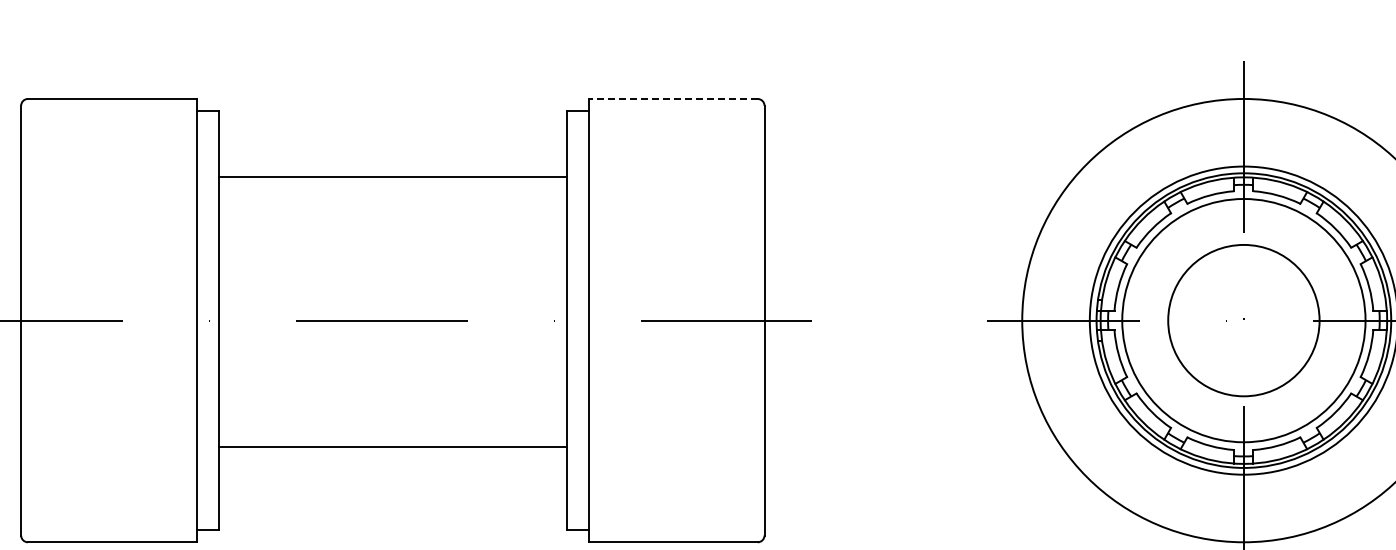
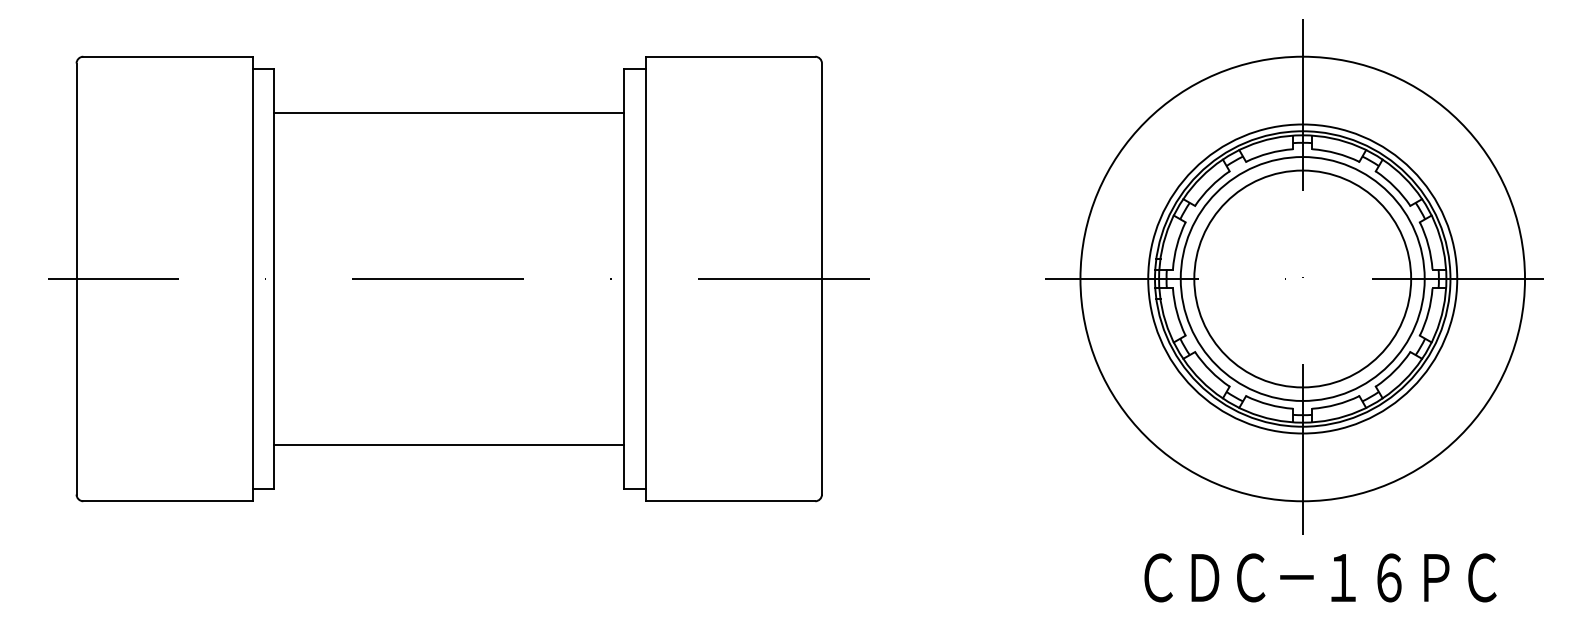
line: (673, 98) -> (730, 56), dashed -> solid
line: (393, 176) -> (449, 112), moved
circle: (1243, 320) -> (1302, 278), size x1.43
line: (393, 447) -> (449, 445), moved

